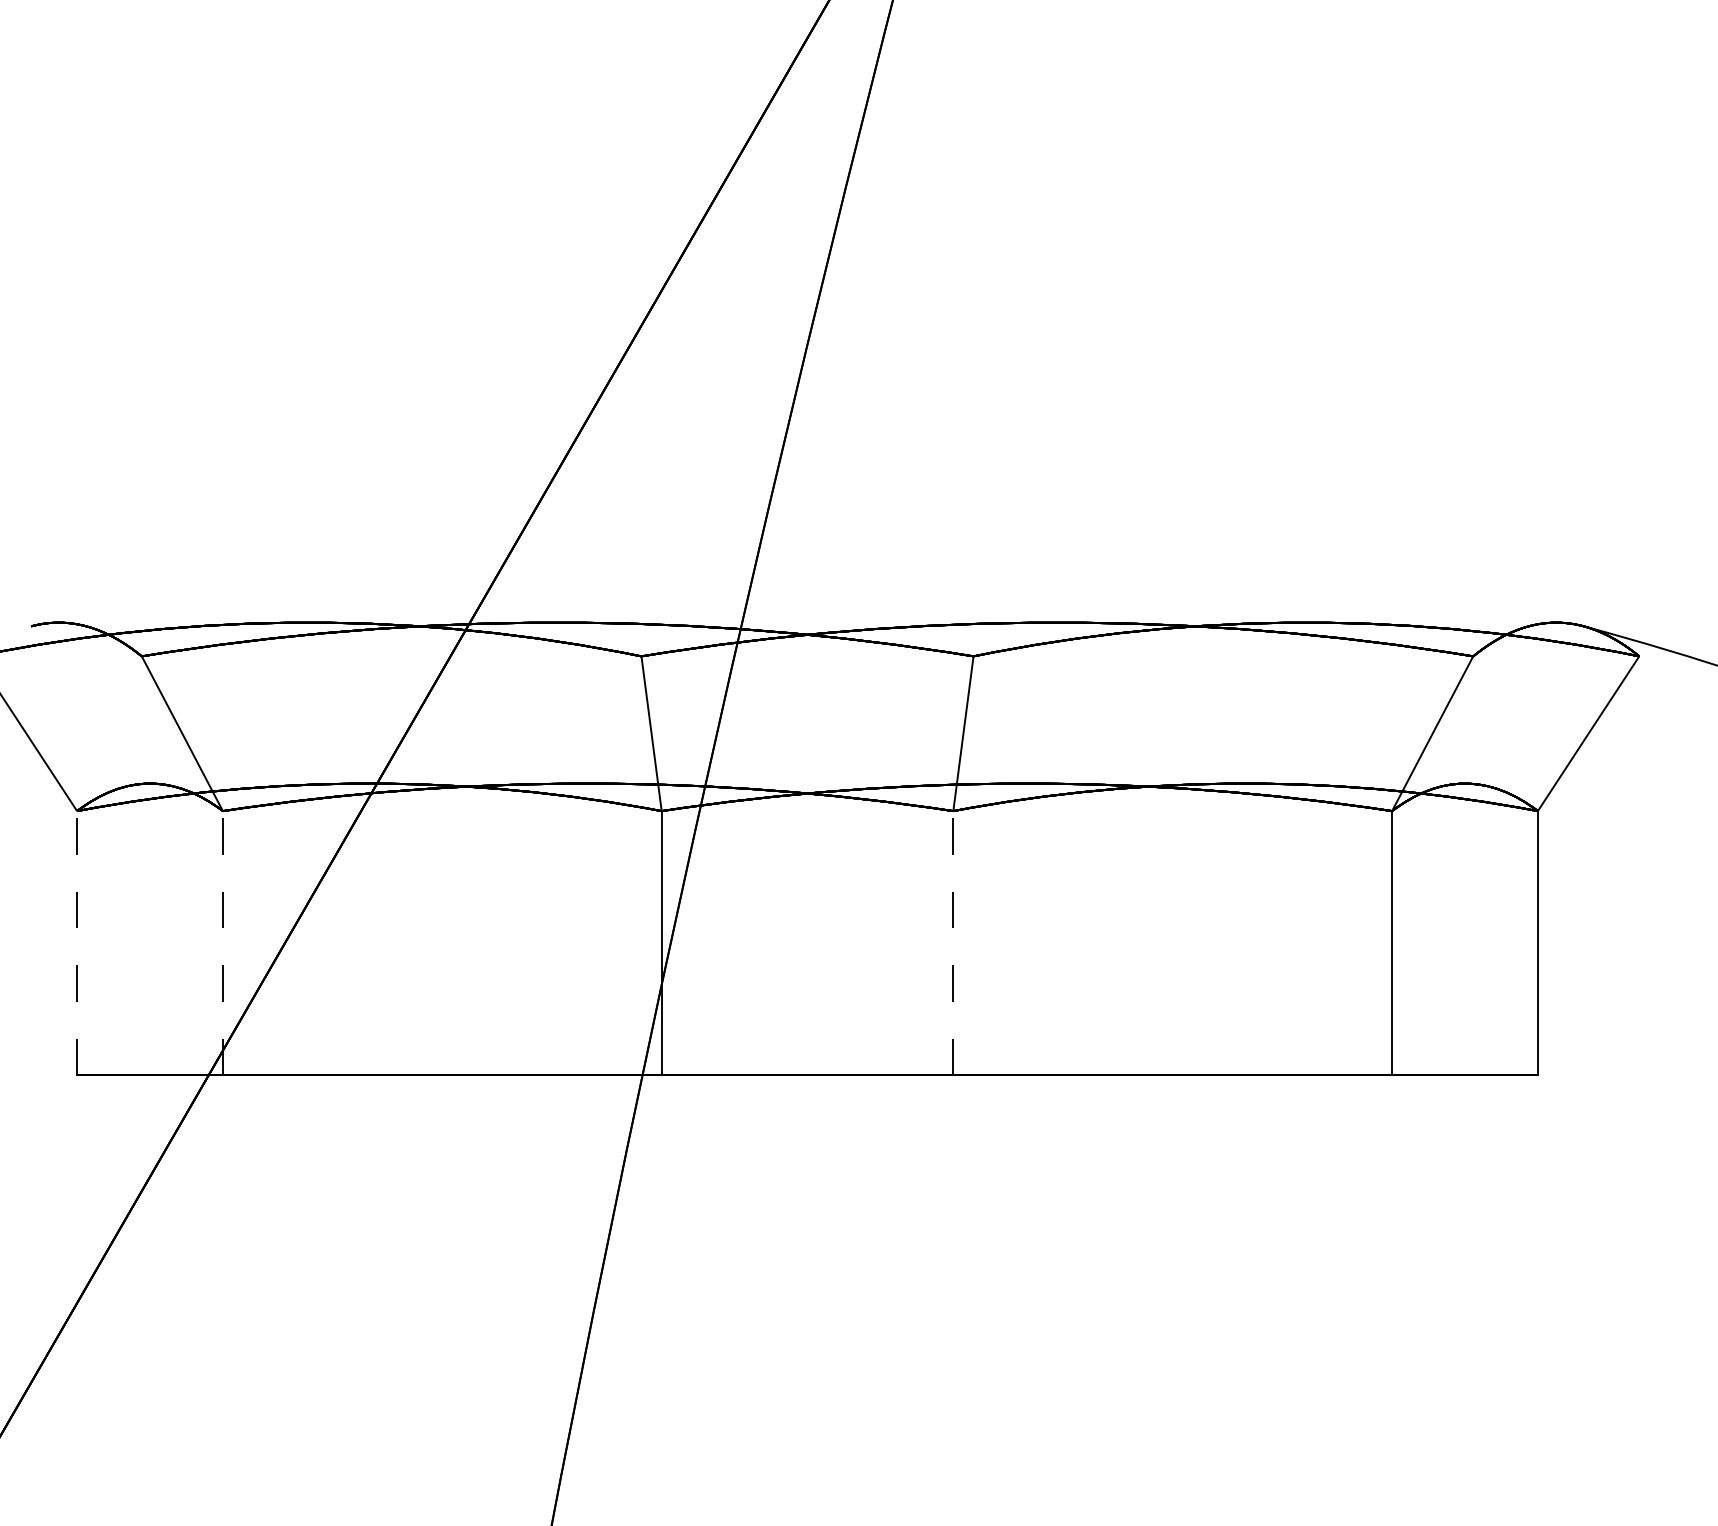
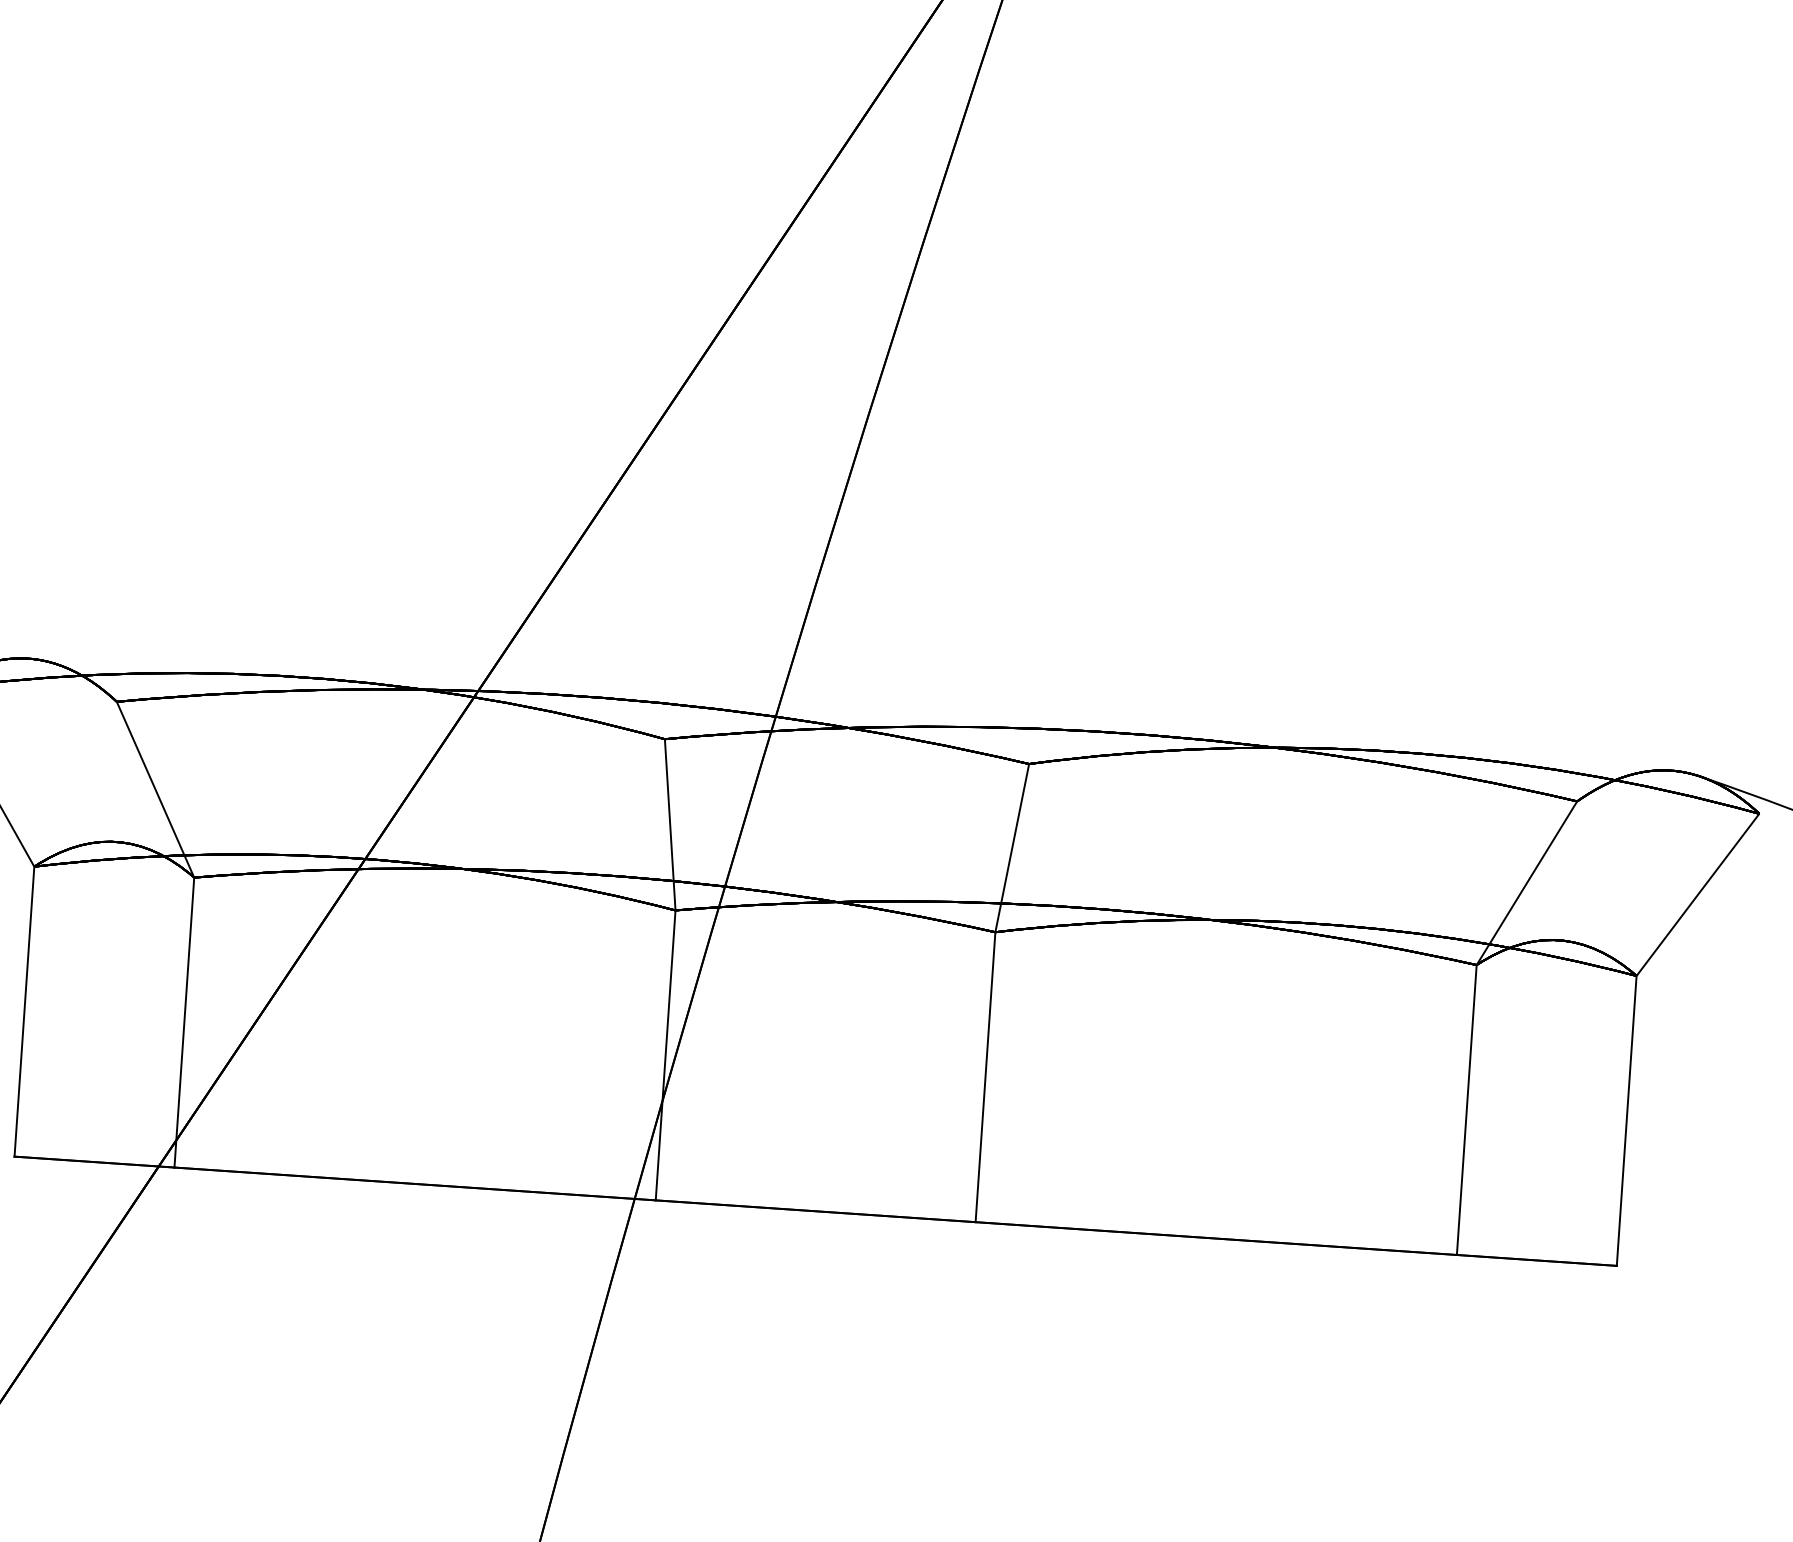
line: (77, 942) -> (24, 1010), dashed -> solid
line: (222, 942) -> (183, 1021), dashed -> solid
line: (953, 942) -> (985, 1076), dashed -> solid

